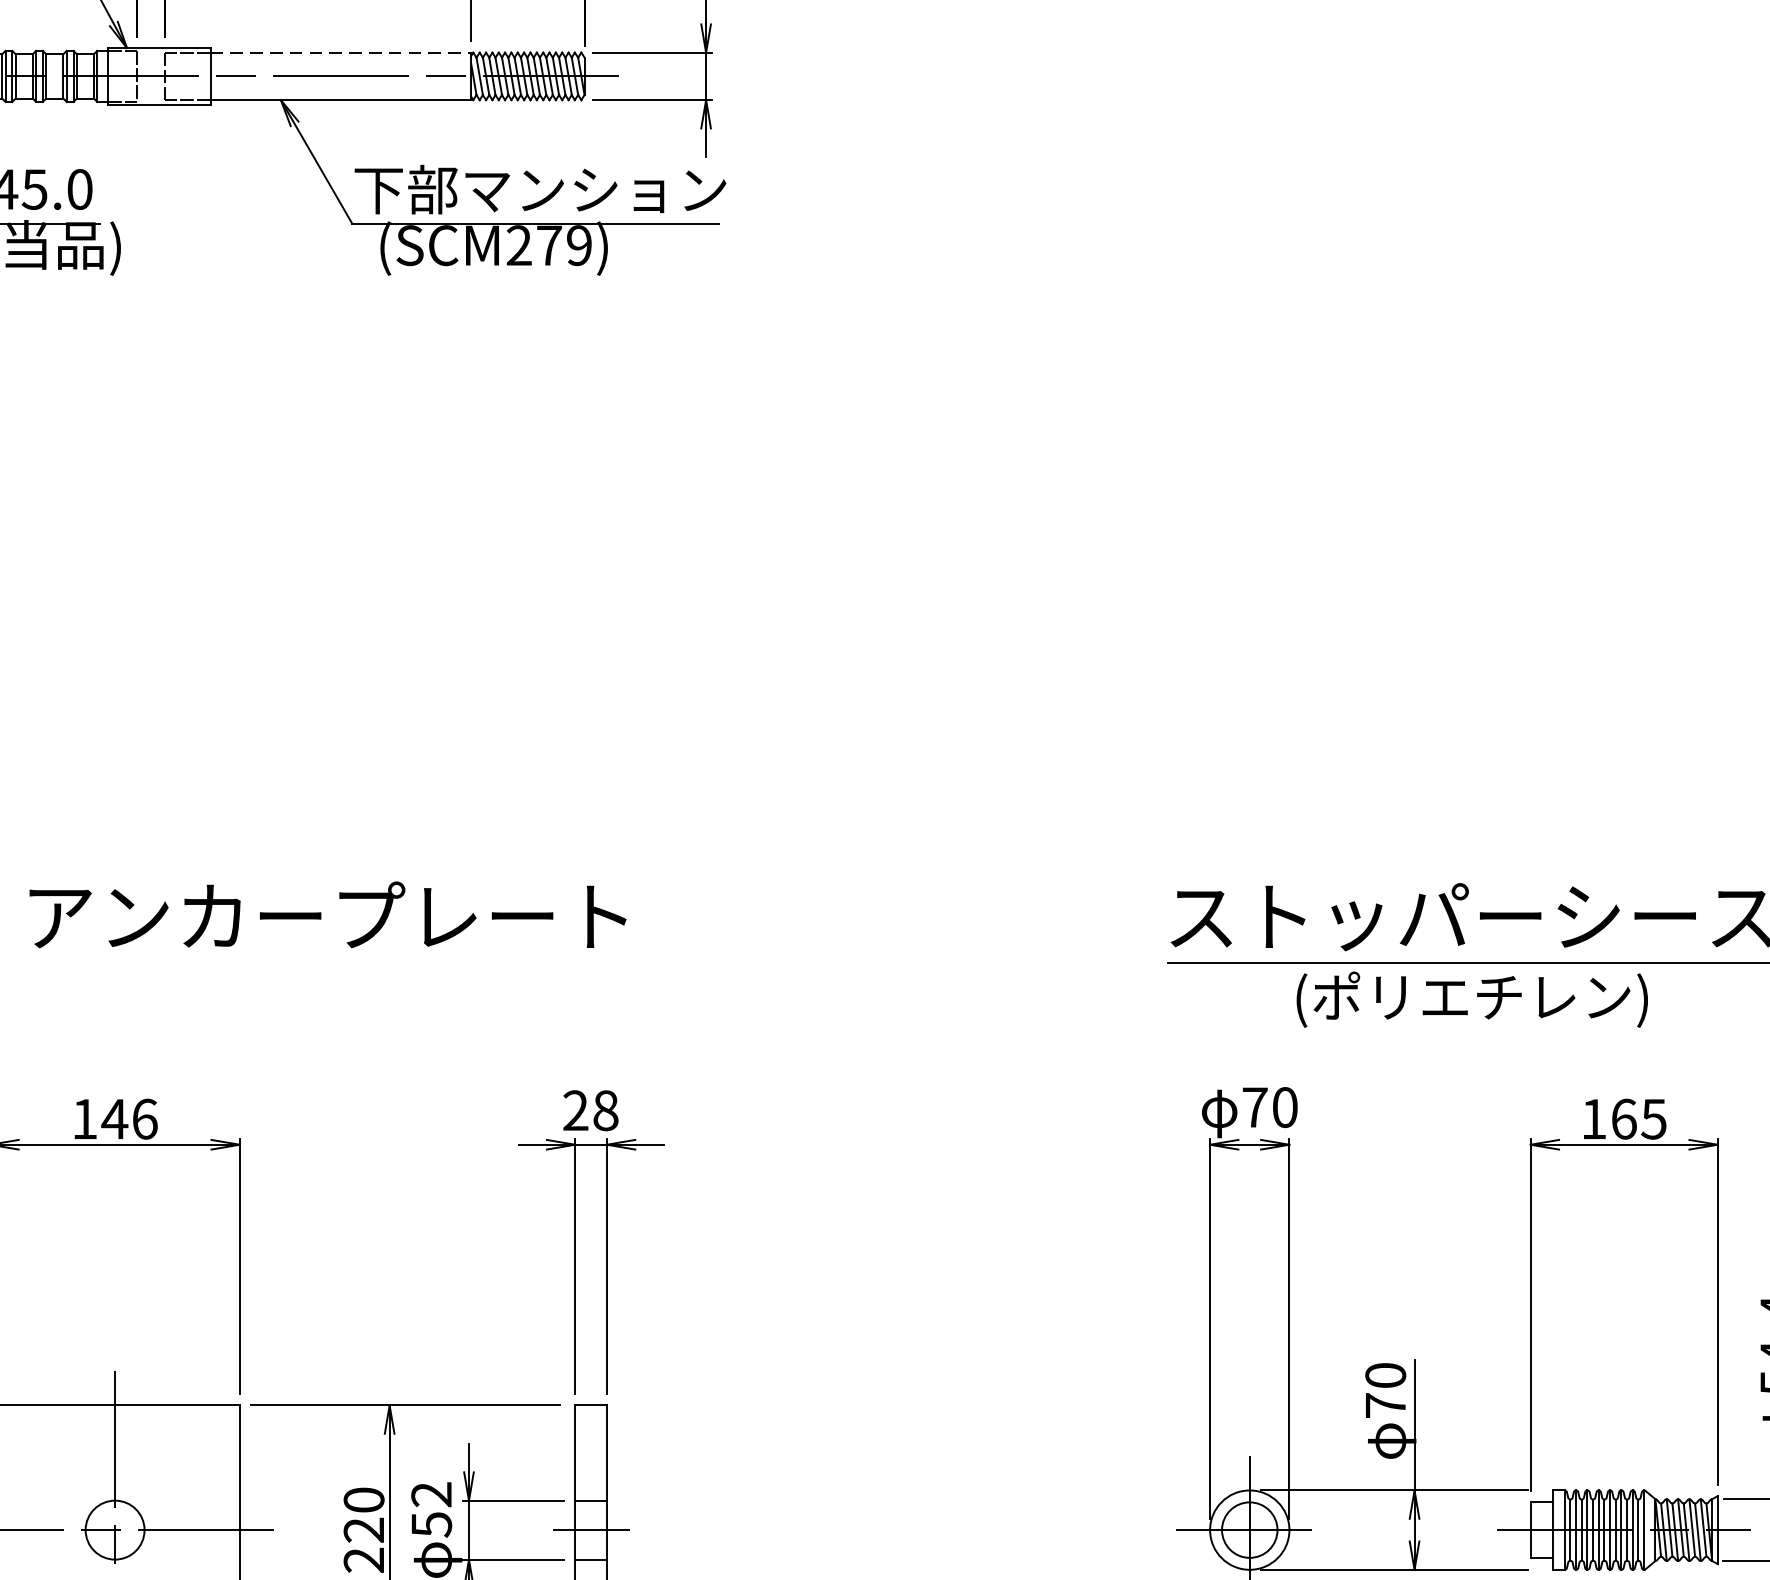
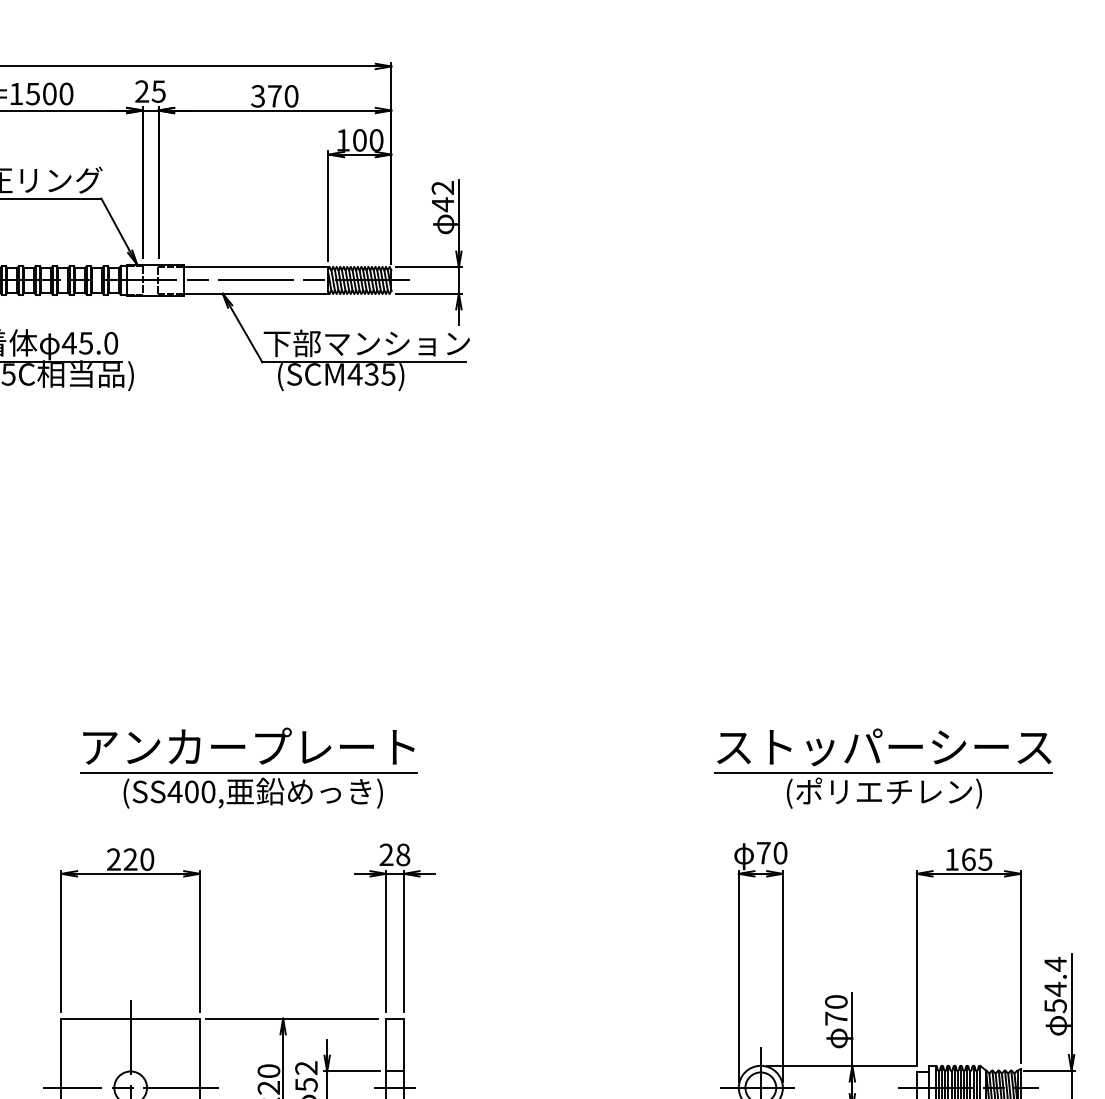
line: (341, 53) -> (256, 267), dashed -> solid
text: (548, 245) -> (371, 374), (SCM279) -> (SCM435)
part: (327, 994) -> (248, 790), added
text: (114, 1118) -> (130, 859), 146 -> 220

